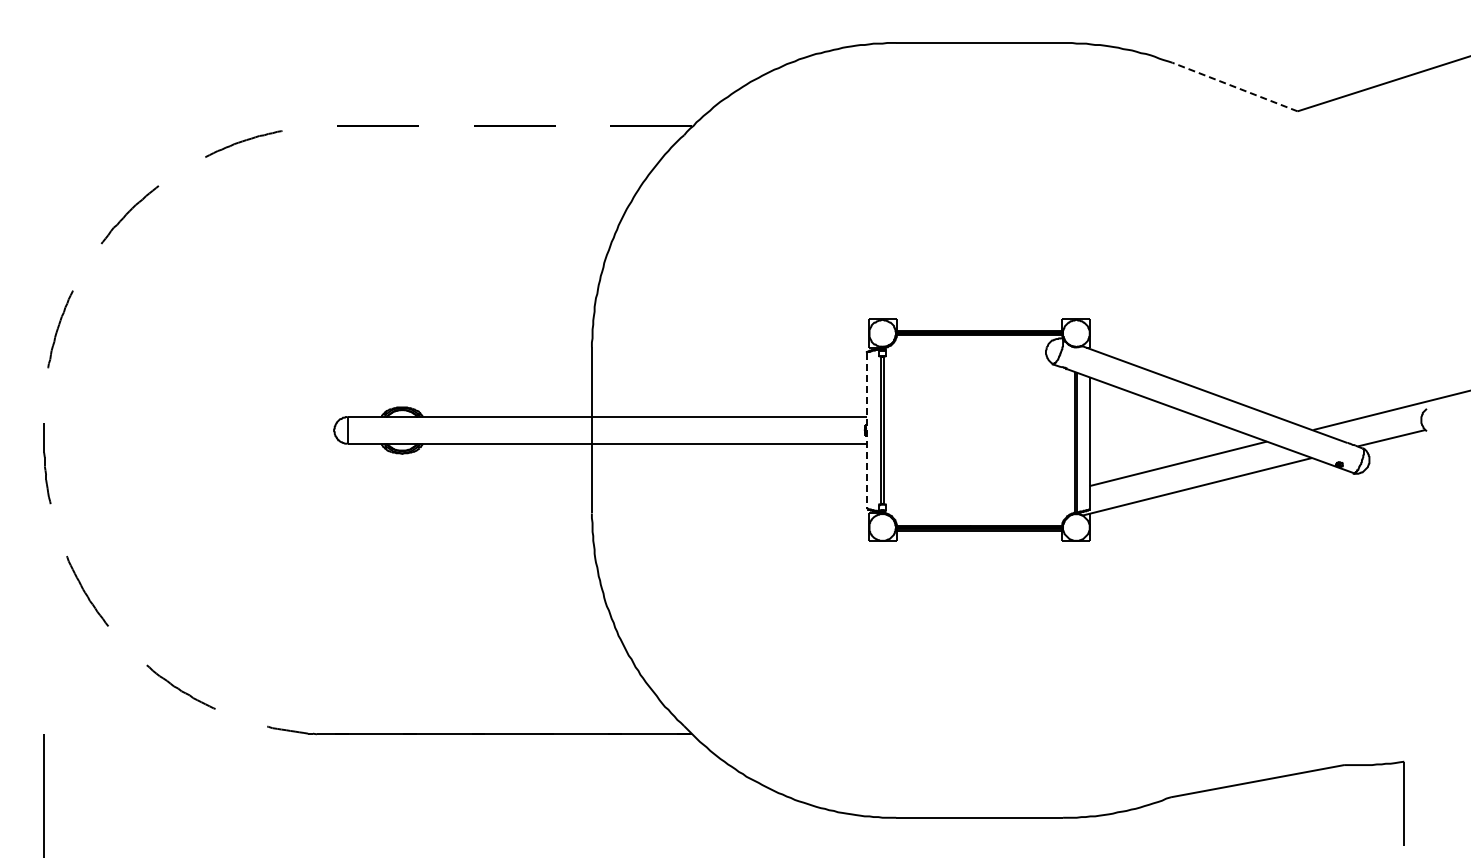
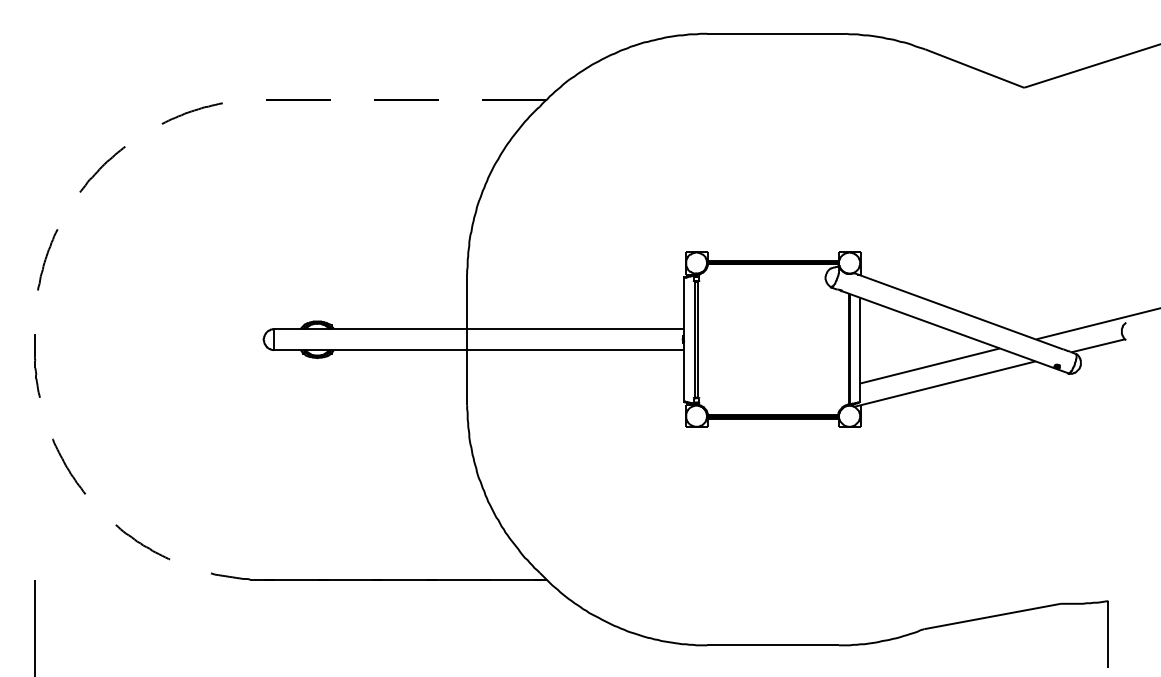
line: (1234, 86) -> (974, 68), dashed -> solid
line: (866, 430) -> (683, 339), dashed -> solid

